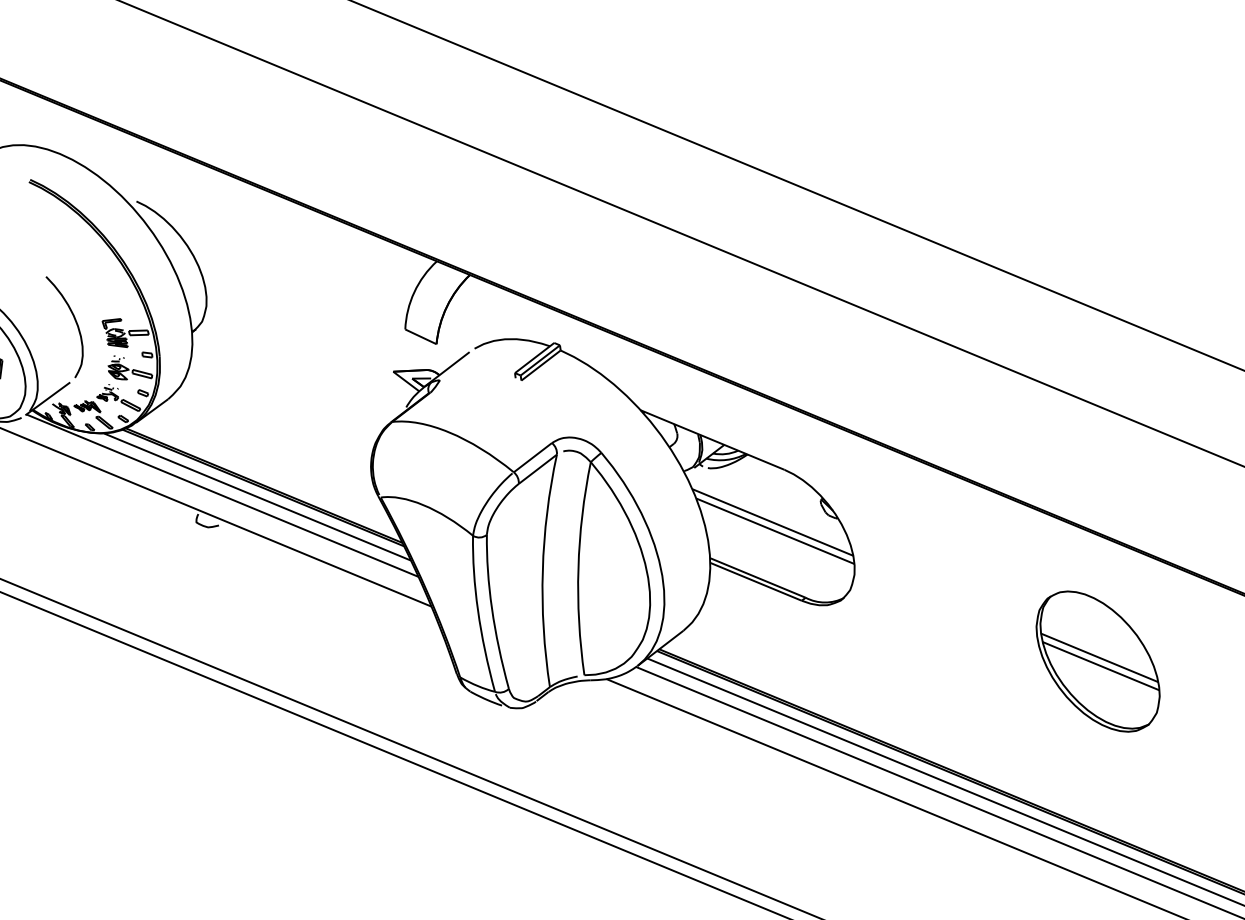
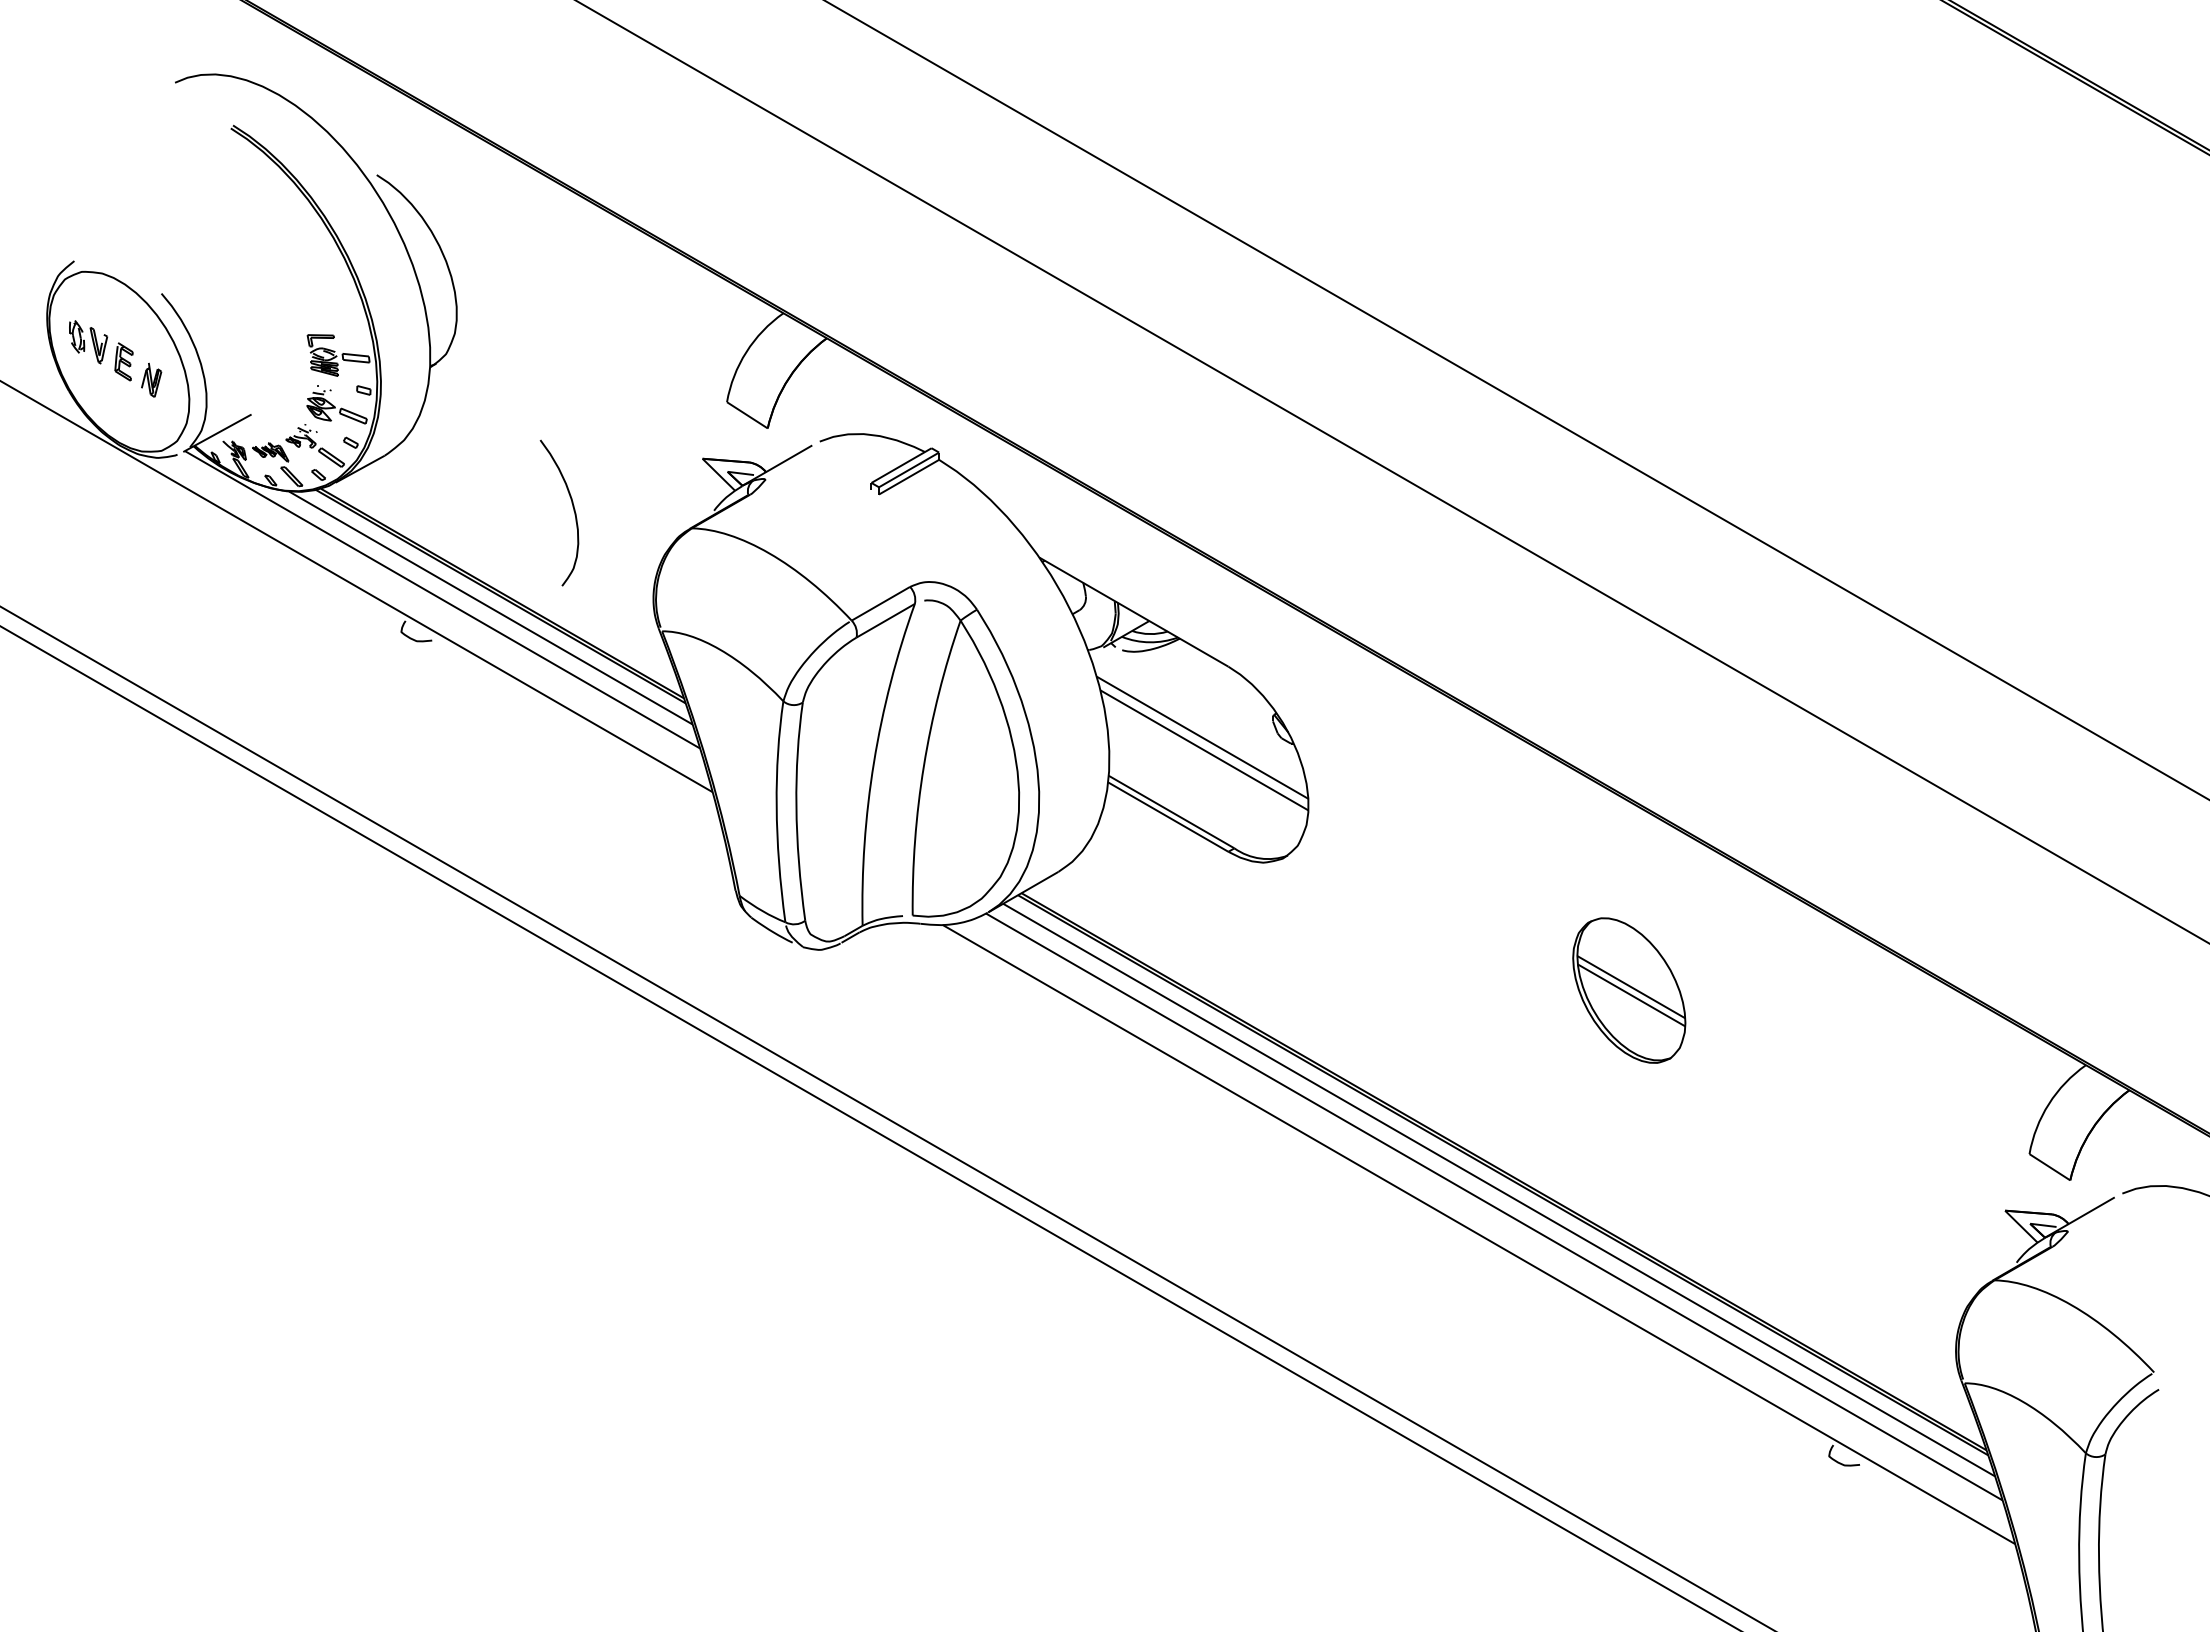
part: (75, 321) -> (572, 507), moved
part: (1098, 661) -> (1629, 990), size x0.7

